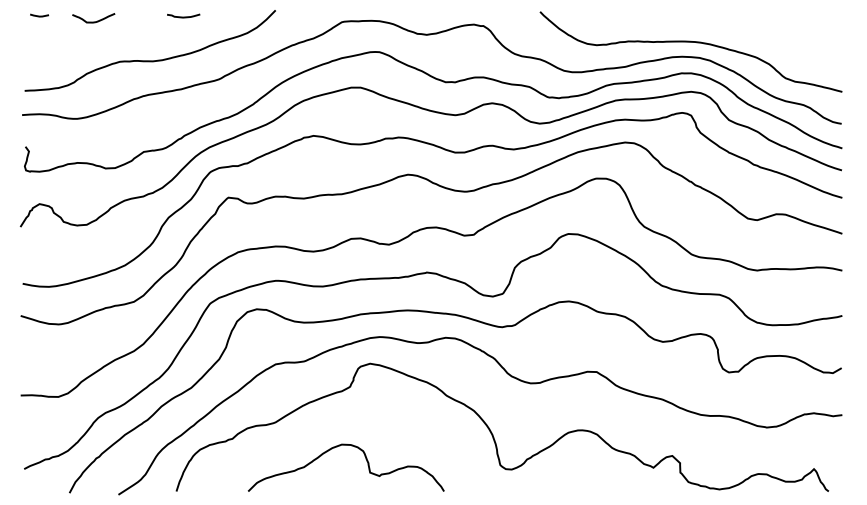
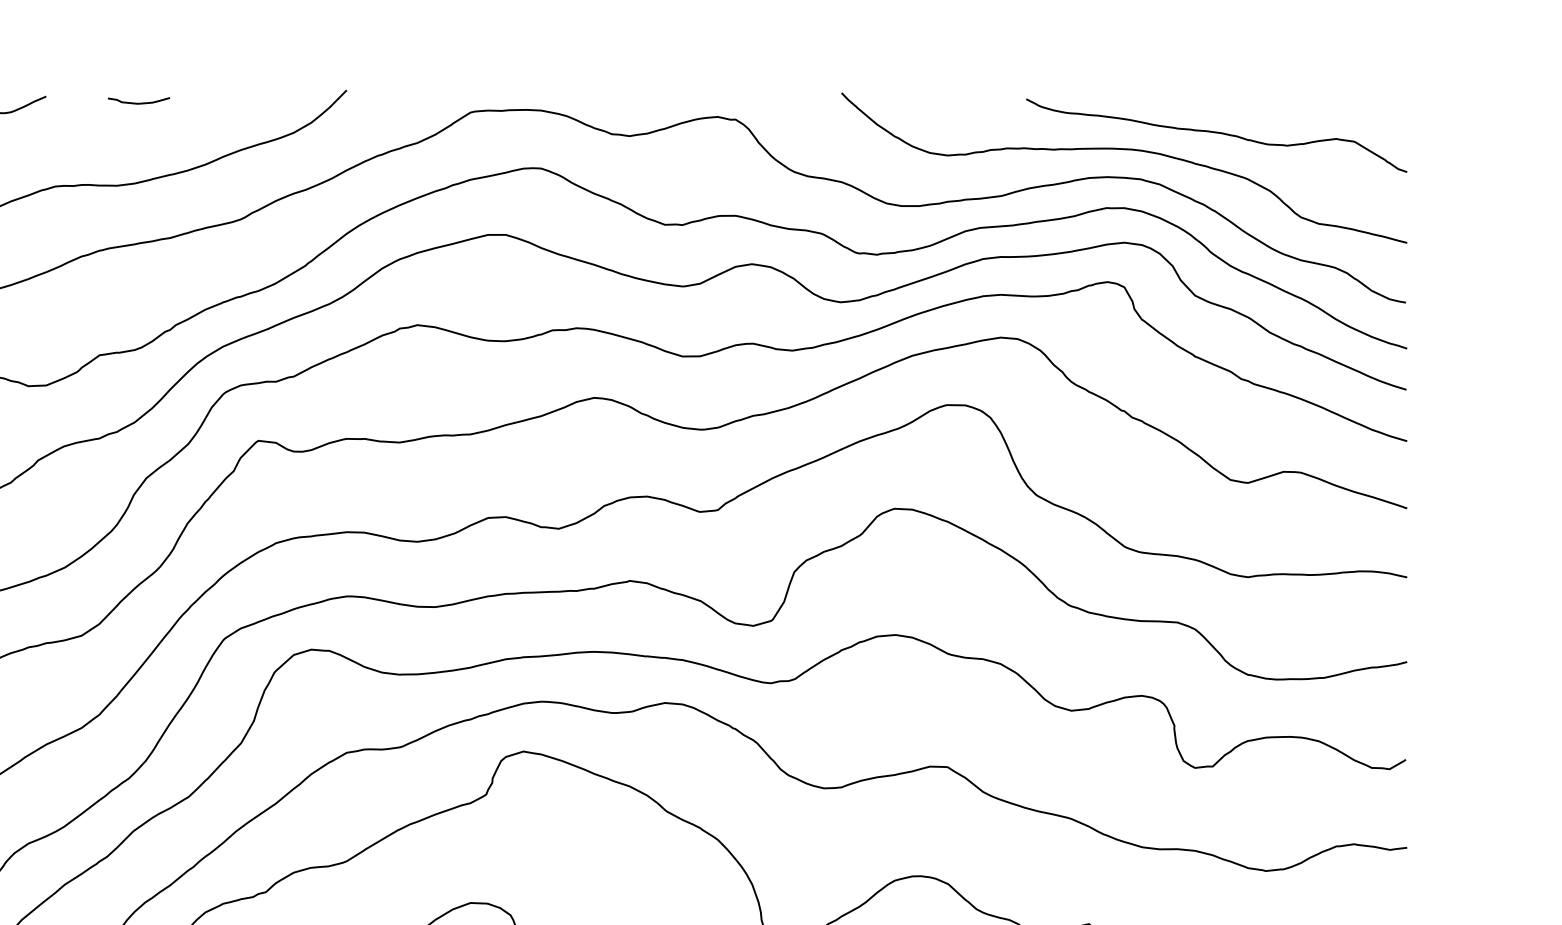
curve: (183, 16) -> (138, 101), moved
curve: (740, 33) -> (1216, 133), added

